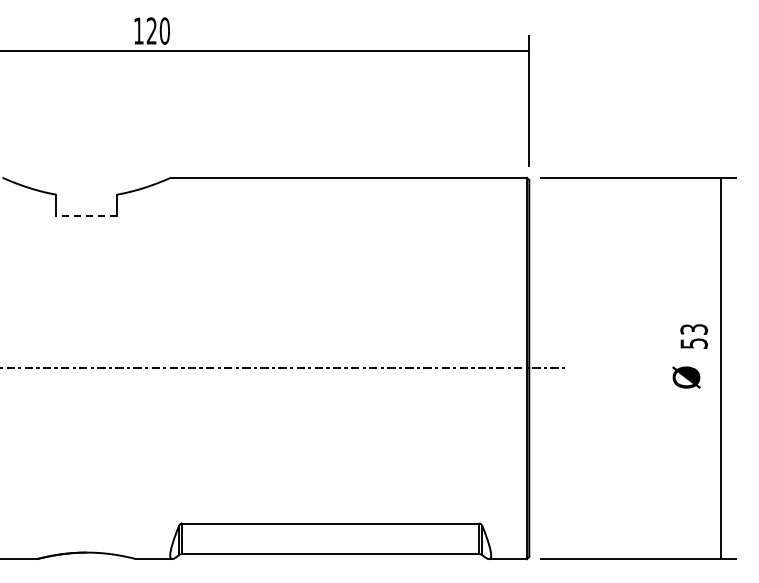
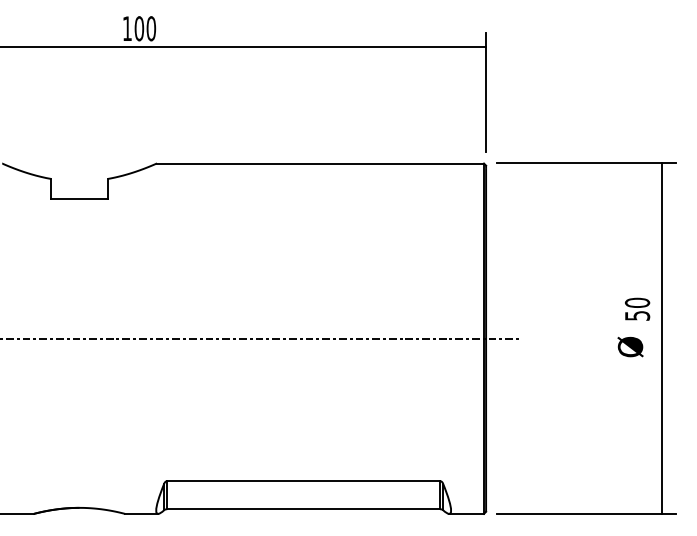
text: (152, 30) -> (139, 28), 120 -> 100
line: (86, 215) -> (79, 198), dashed -> solid
text: (694, 329) -> (637, 302), 53 -> 50

